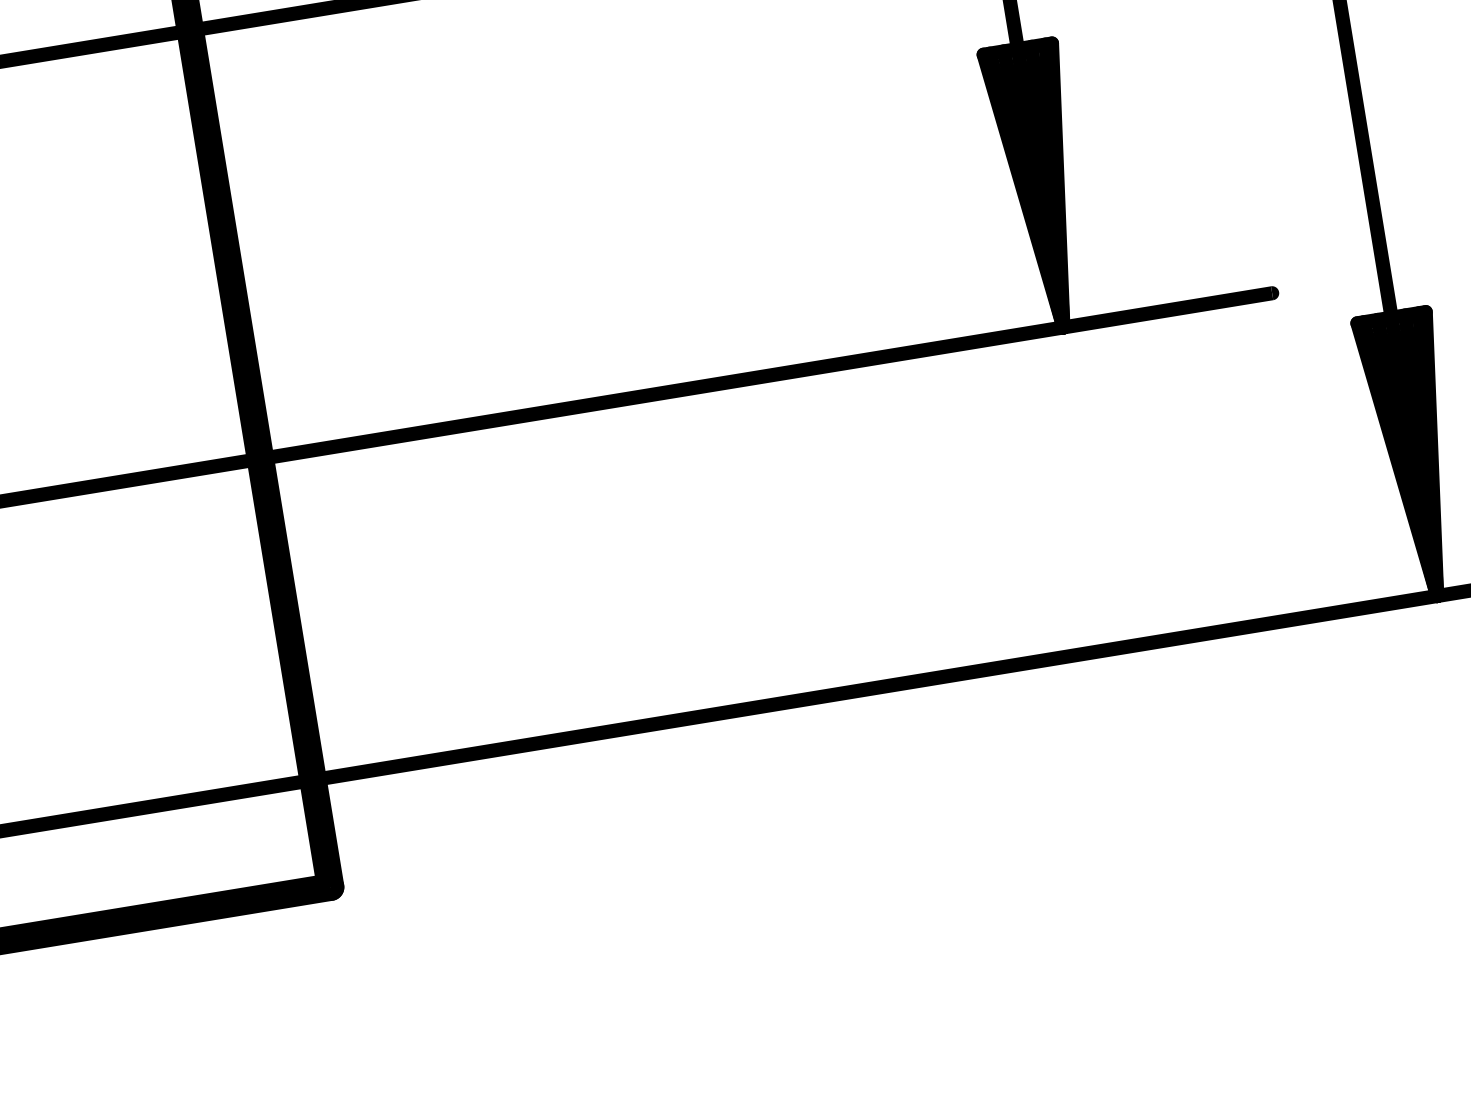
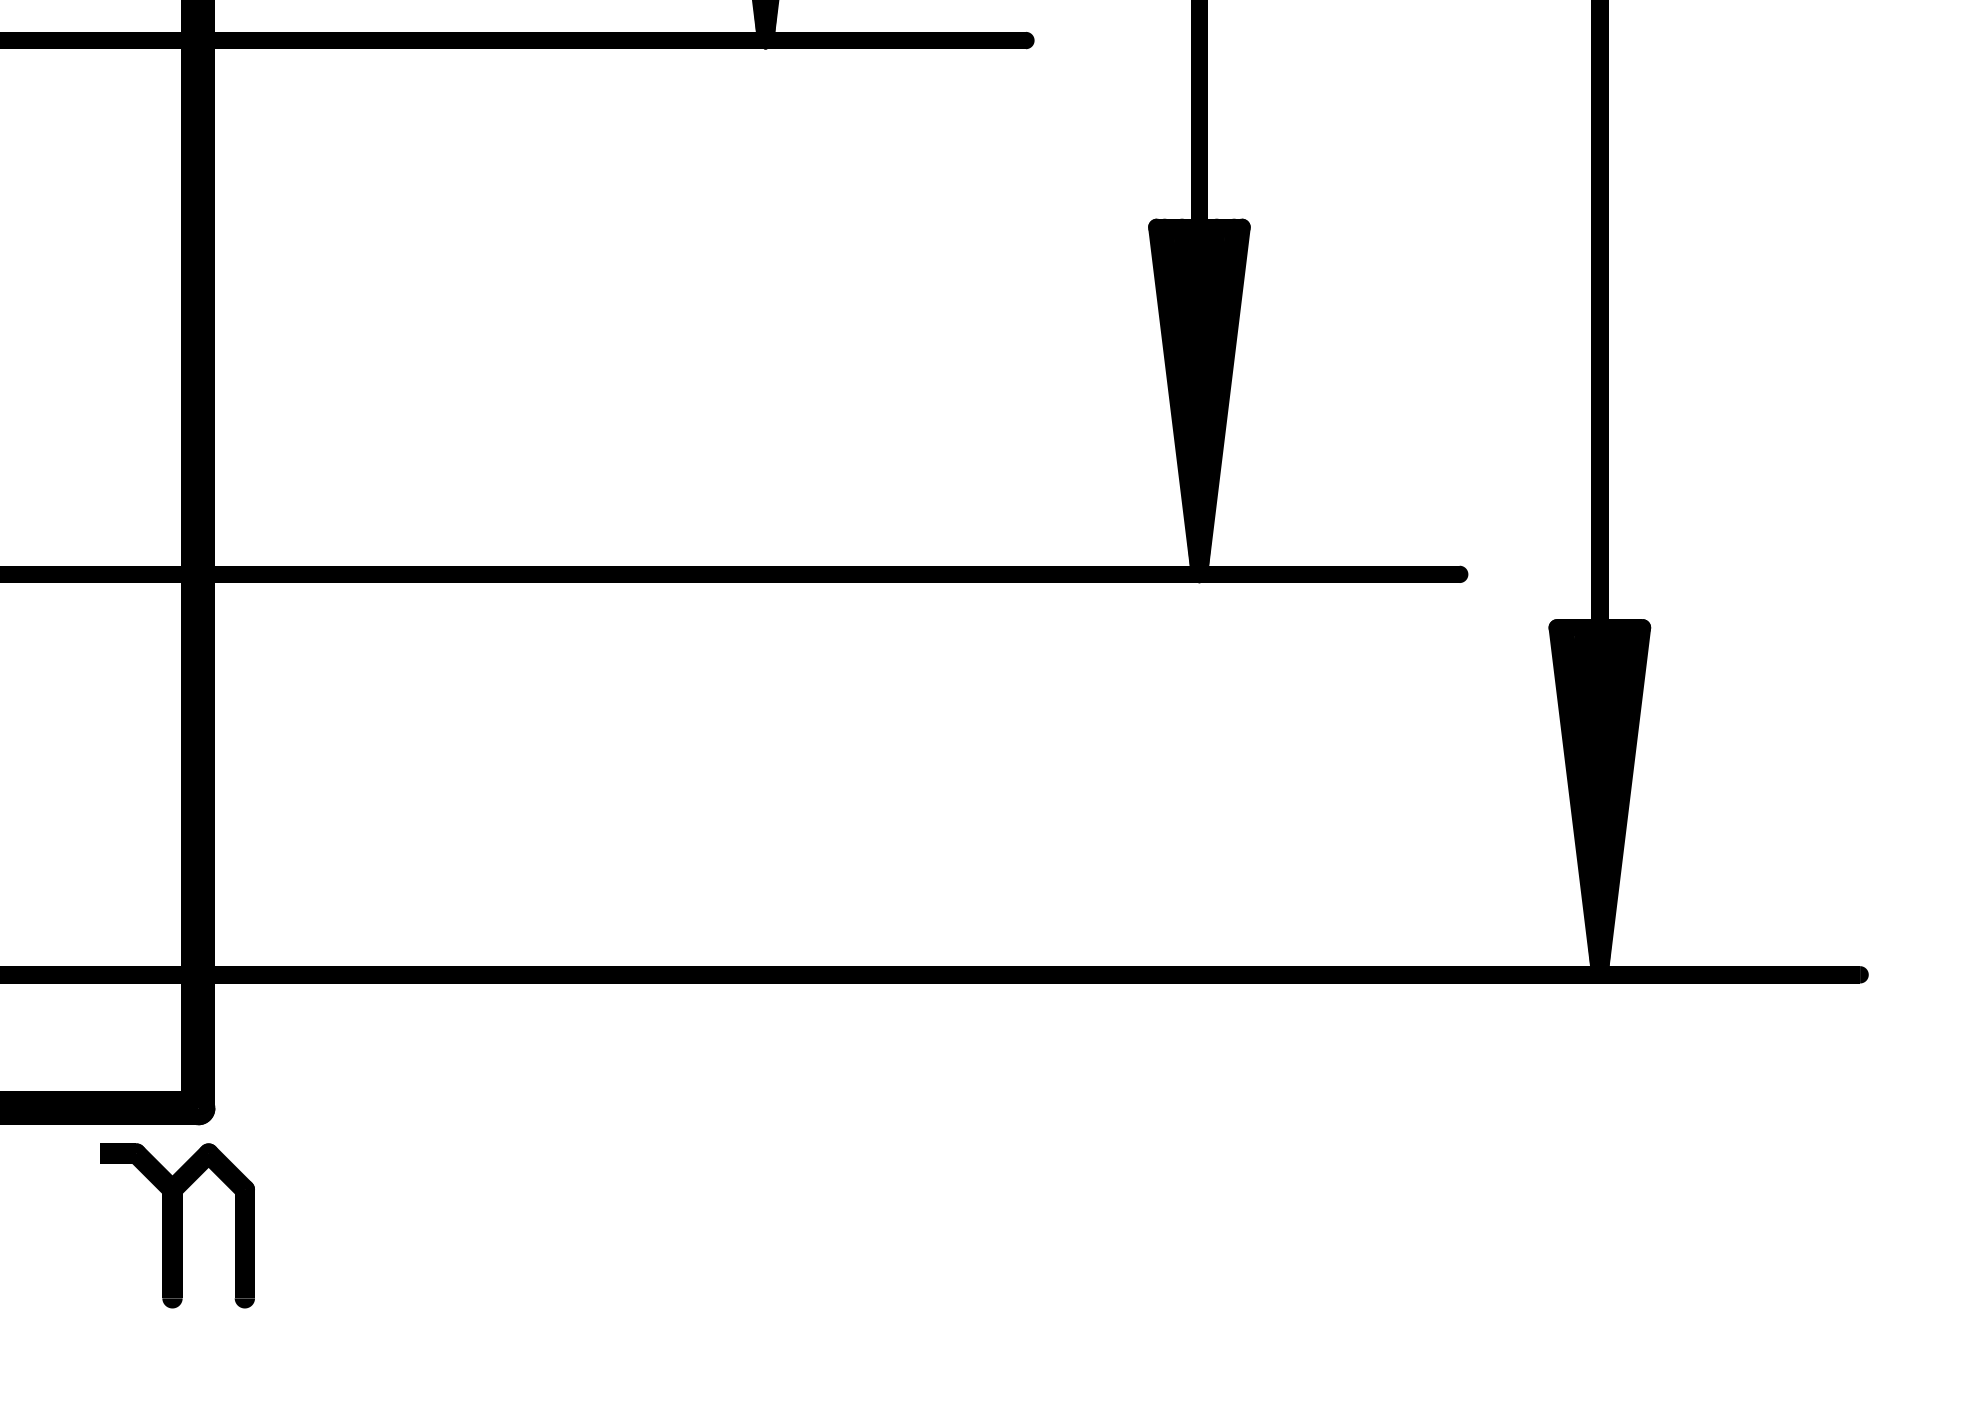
part: (329, 983) -> (177, 1225), added

